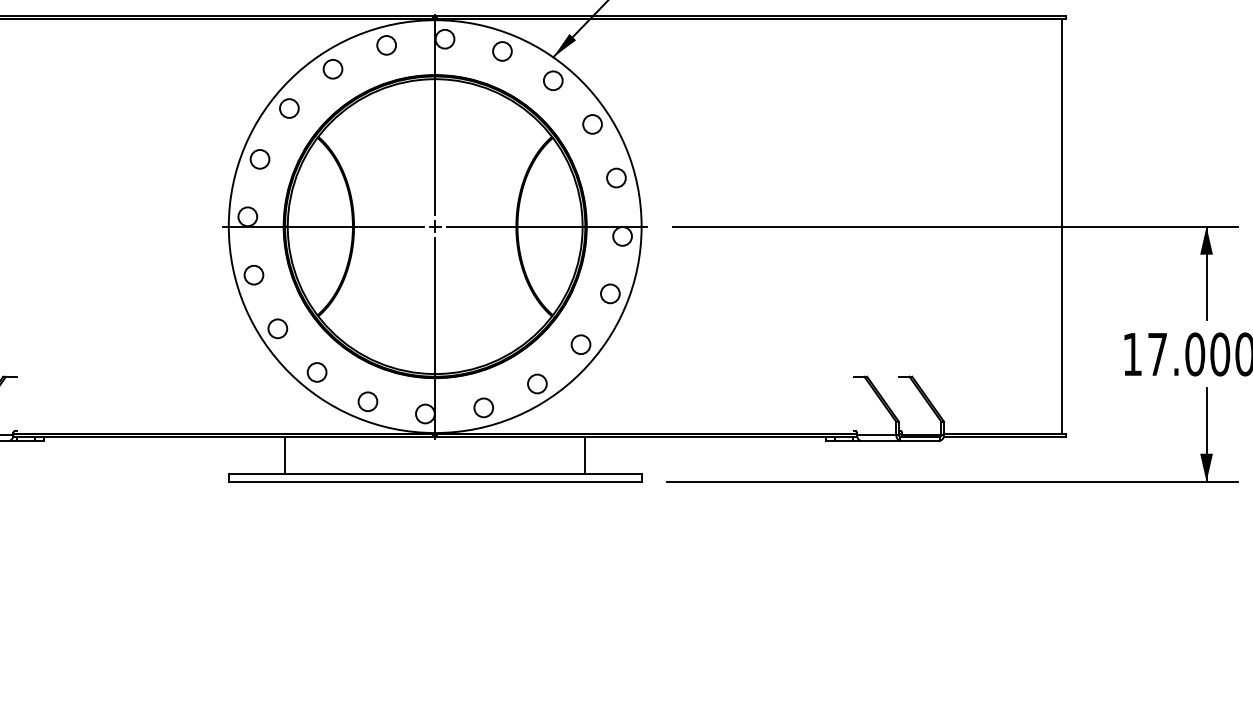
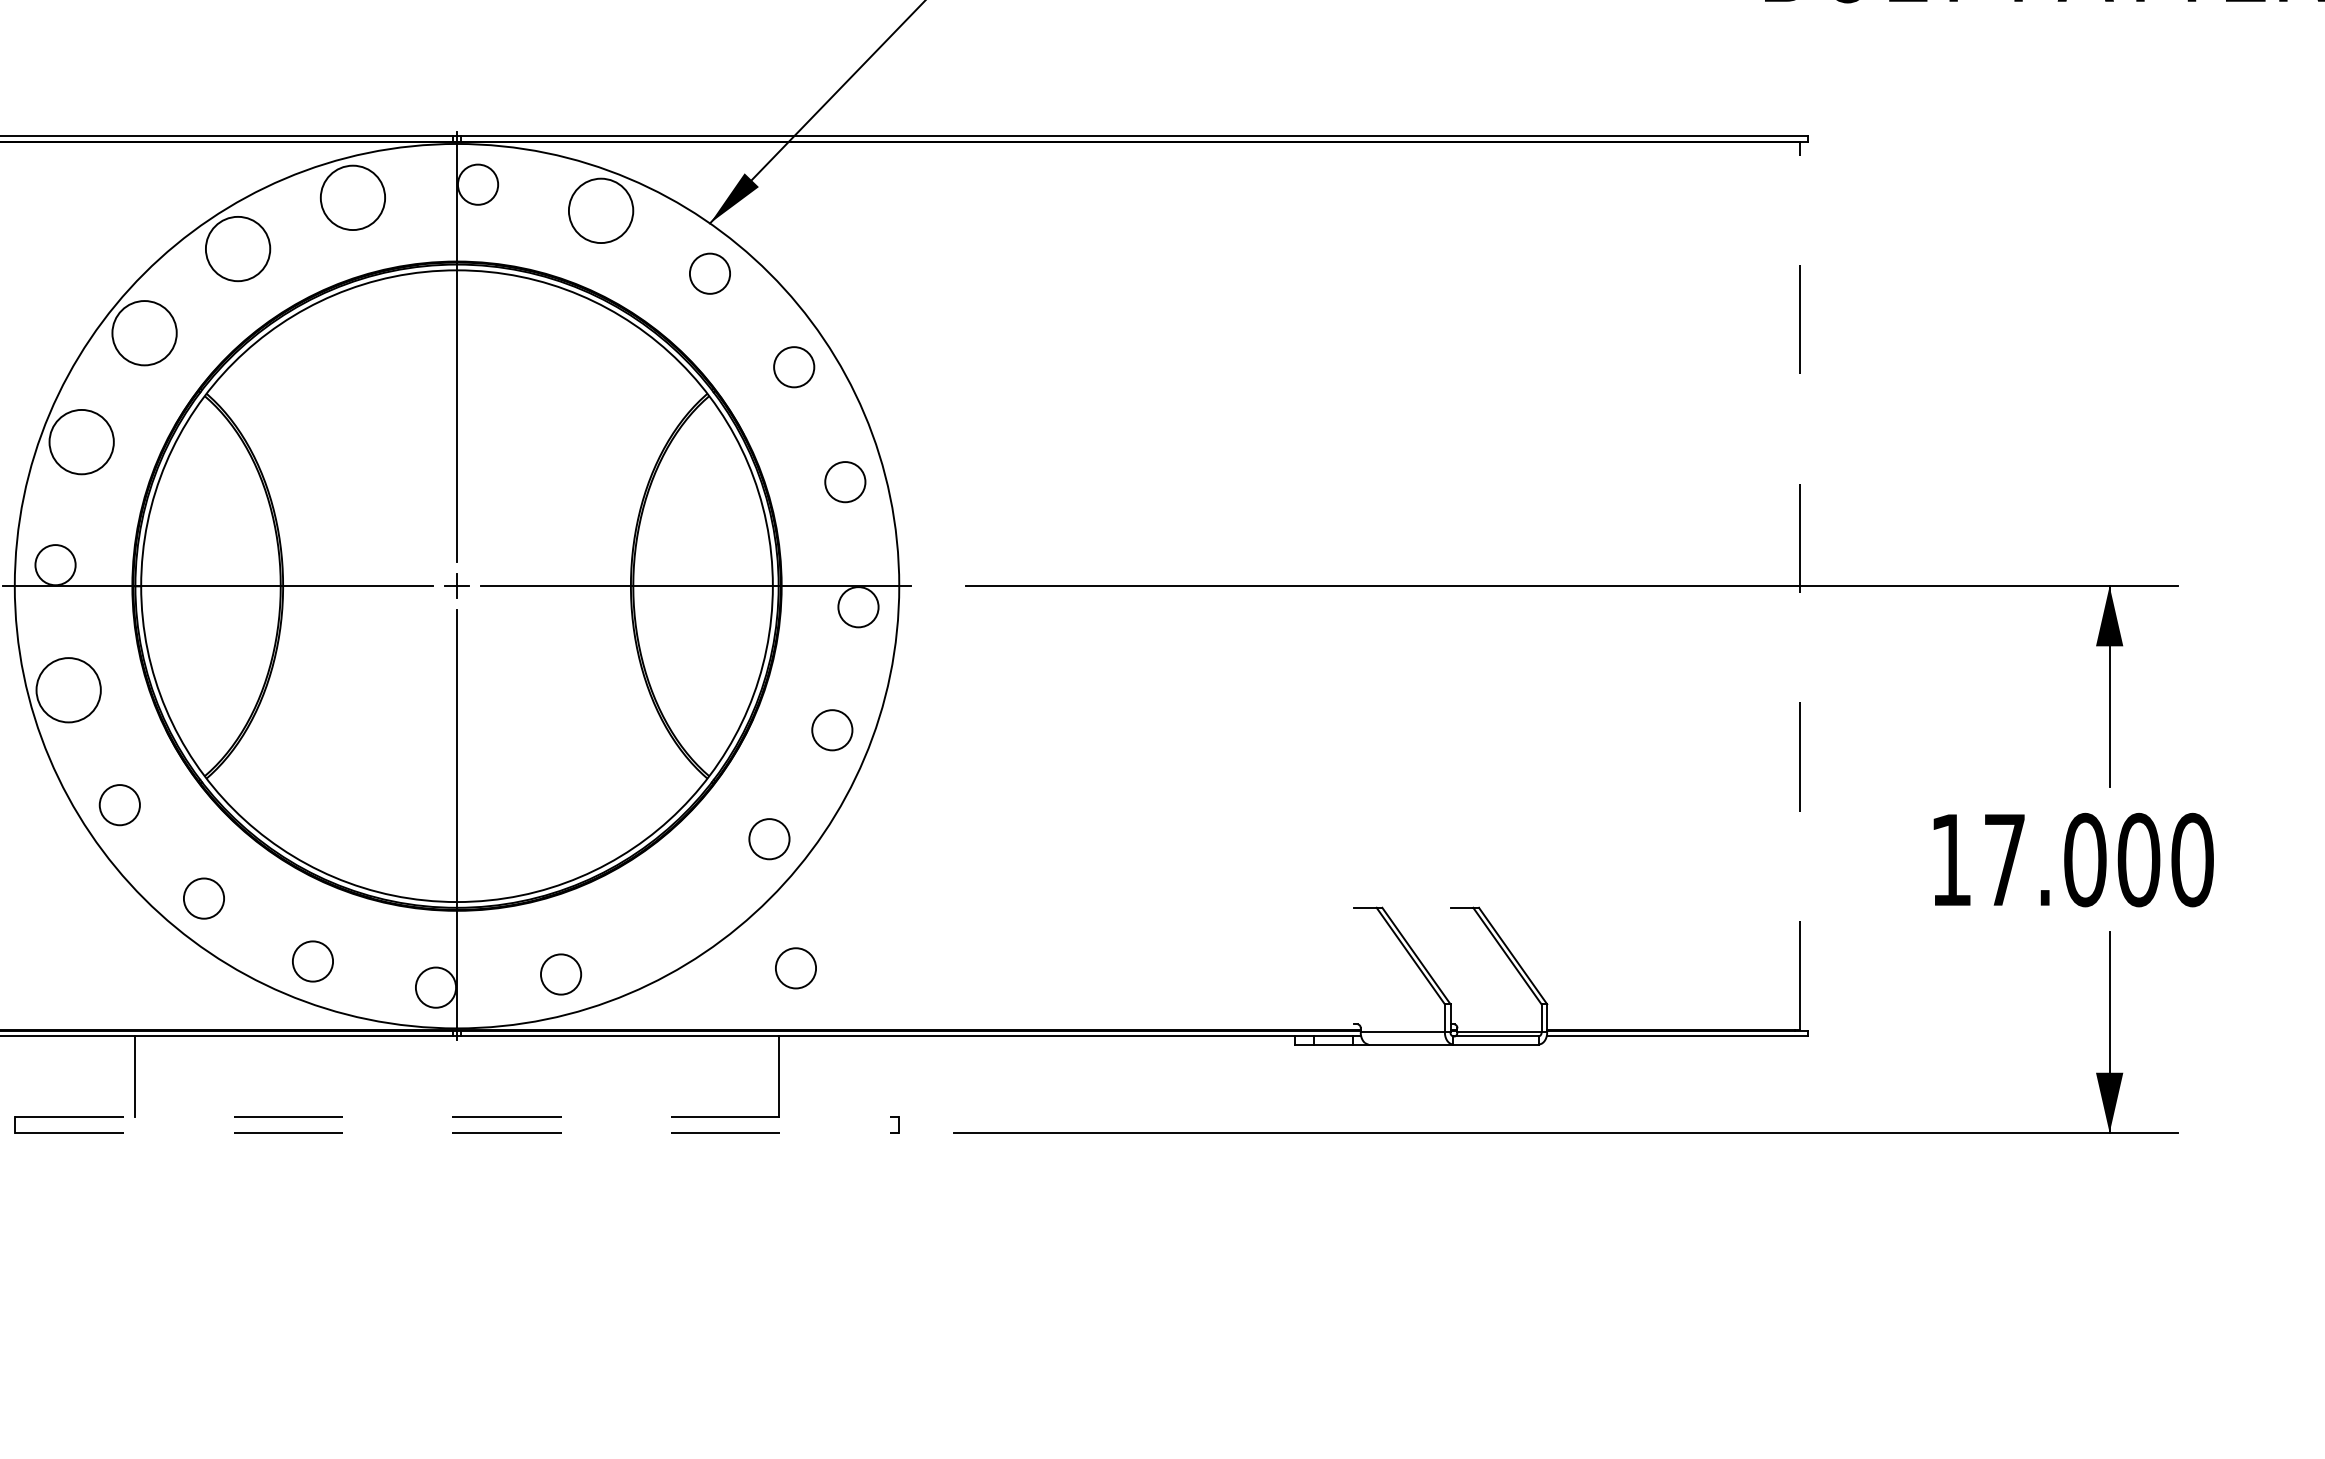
circle: (386, 45) -> (352, 198), size x1.6
circle: (502, 51) -> (601, 210), size x1.6
circle: (332, 68) -> (236, 247), size x1.6
circle: (289, 108) -> (144, 333), size x1.6
circle: (259, 159) -> (80, 442), size x1.6
line: (1061, 226) -> (1798, 585), solid -> dashed
circle: (253, 274) -> (67, 688), size x1.6
circle: (537, 383) -> (796, 967), moved
line: (435, 474) -> (457, 1117), solid -> dashed
line: (435, 481) -> (457, 1132), solid -> dashed

